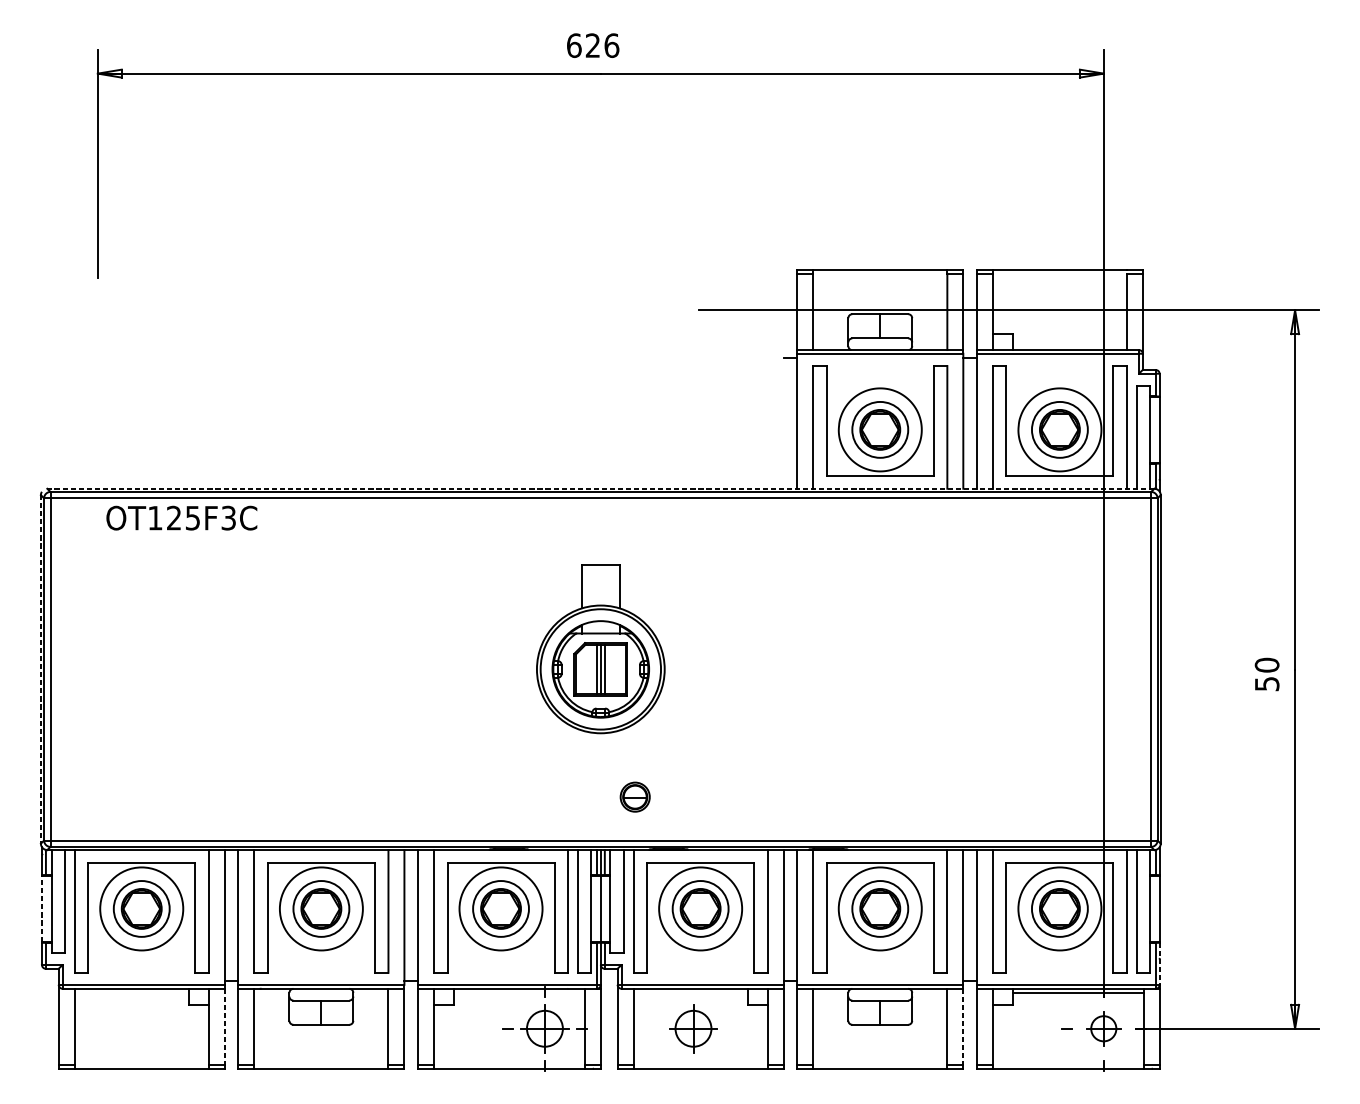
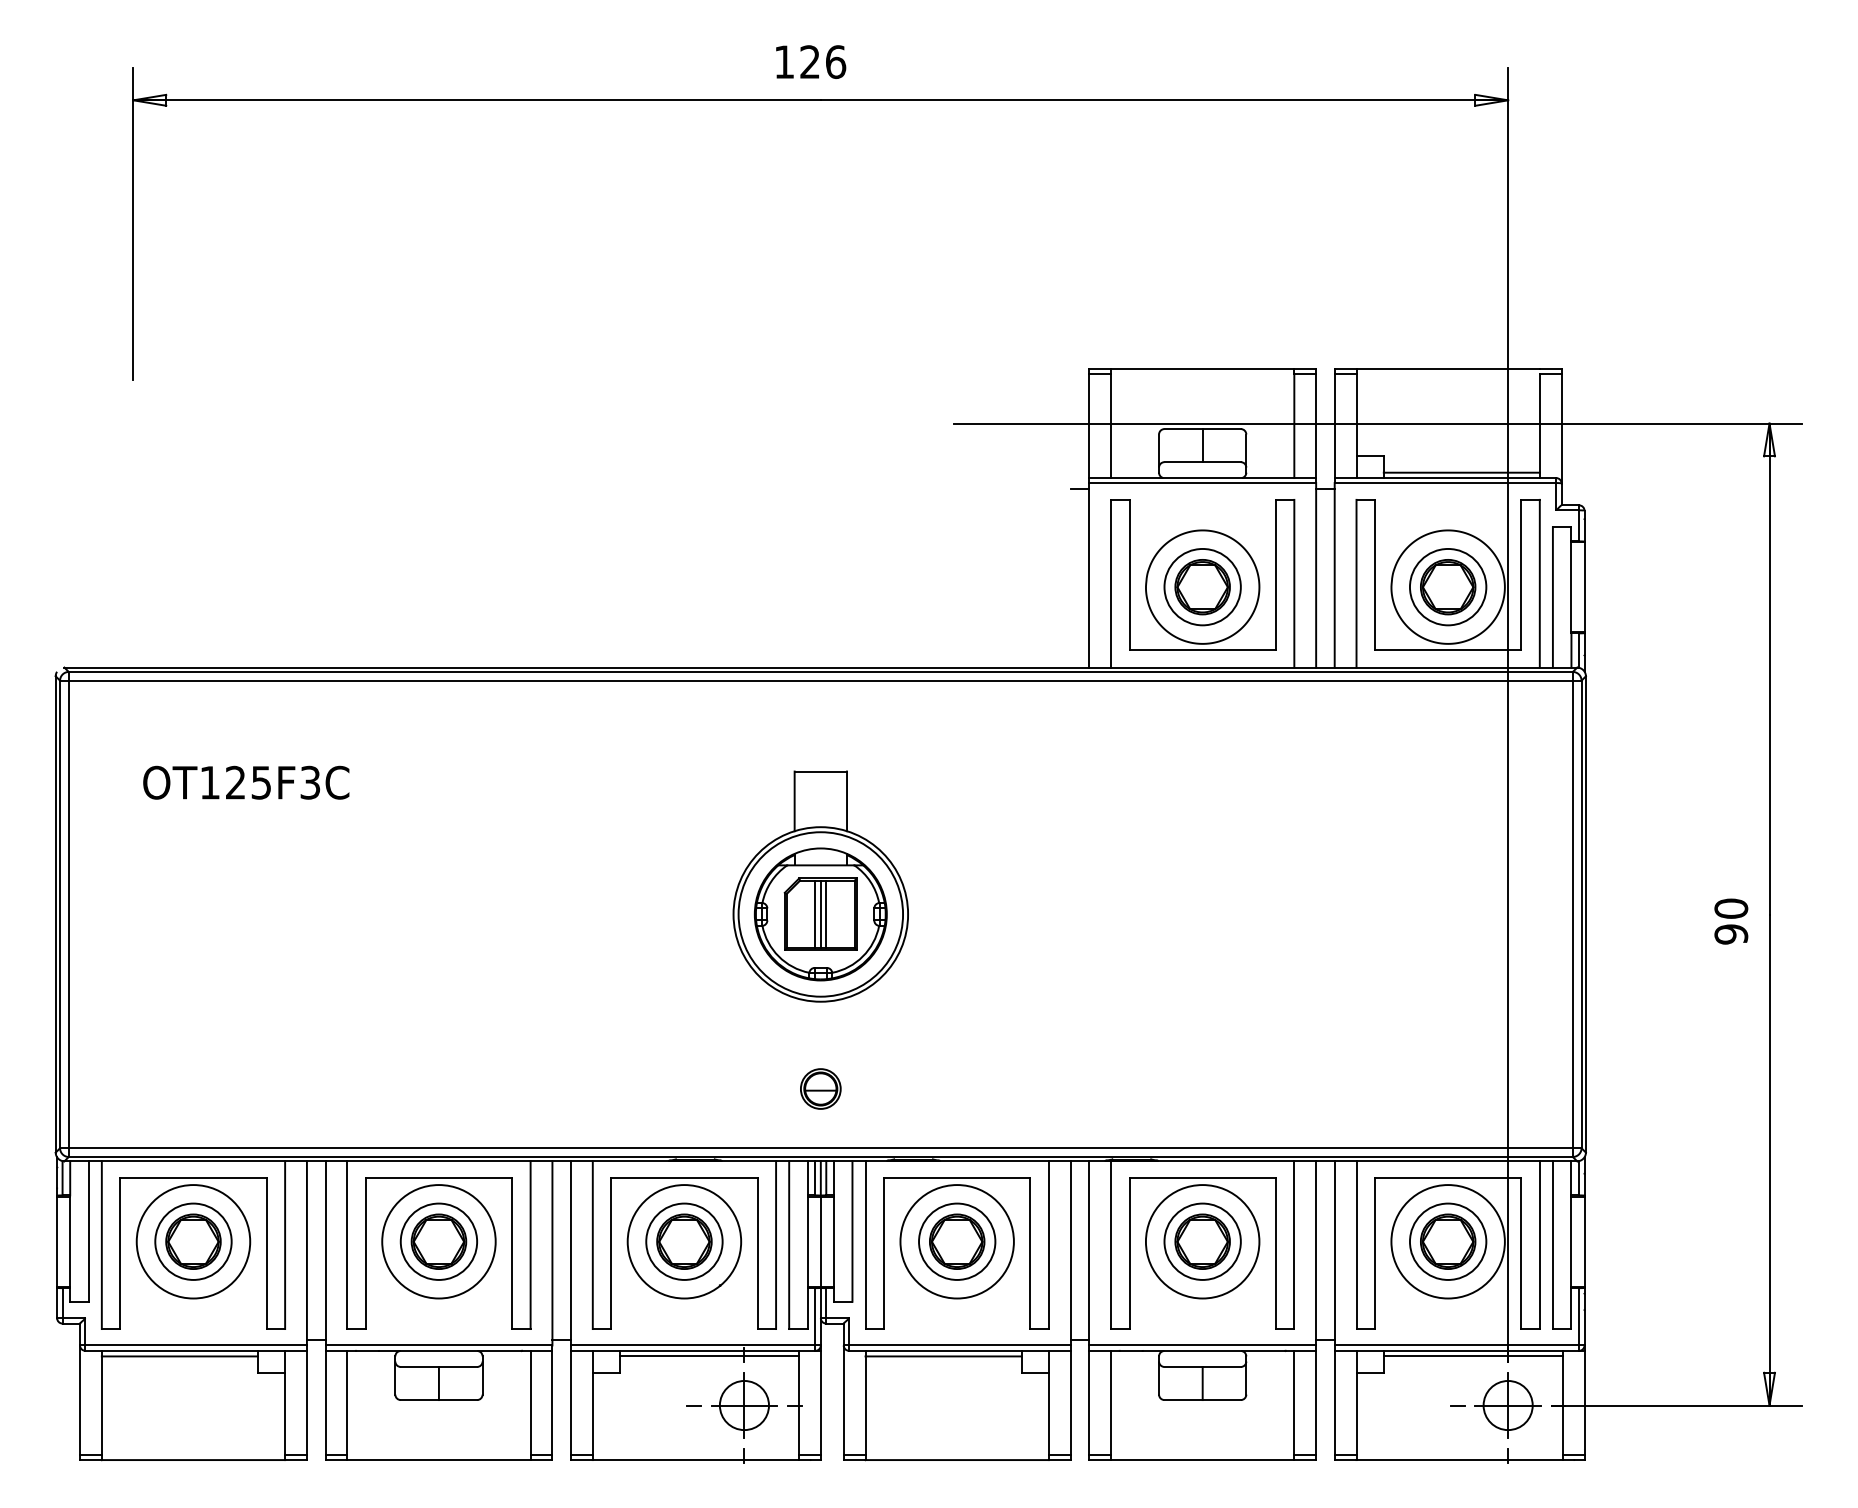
text: (574, 45) -> (784, 62), 626 -> 126
line: (1069, 345) -> (1461, 472), added
line: (600, 488) -> (820, 667), dashed -> solid
text: (182, 517) -> (246, 782), moved
line: (40, 669) -> (55, 914), dashed -> solid
text: (1267, 684) -> (1731, 934), 50 -> 90
part: (634, 796) -> (820, 1088), moved
line: (42, 908) -> (57, 1241), dashed -> solid
line: (1159, 963) -> (1584, 1316), dashed -> solid
line: (131, 992) -> (179, 1356), added
line: (519, 992) -> (709, 1356), added
line: (690, 992) -> (943, 1356), added
line: (224, 1027) -> (306, 1403), dashed -> solid
line: (963, 1027) -> (1316, 1403), dashed -> solid
part: (693, 1028) -> (947, 1405), removed
part: (1103, 1028) -> (1507, 1405), size x1.43

